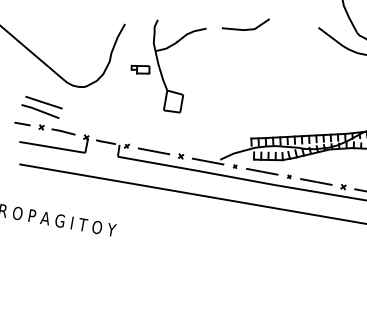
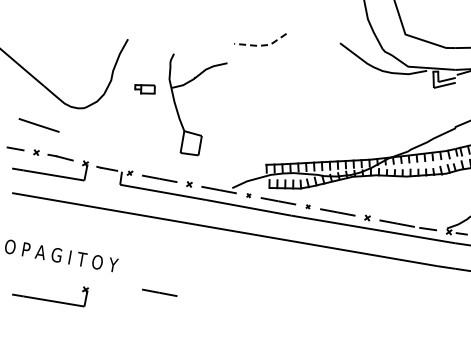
line: (246, 29) -> (261, 45), solid -> dashed
part: (161, 68) -> (177, 107), moved
line: (39, 111) -> (34, 135), removed
line: (153, 254) -> (159, 292), added
part: (54, 258) -> (50, 296), added

